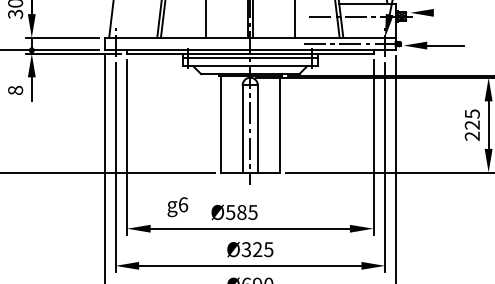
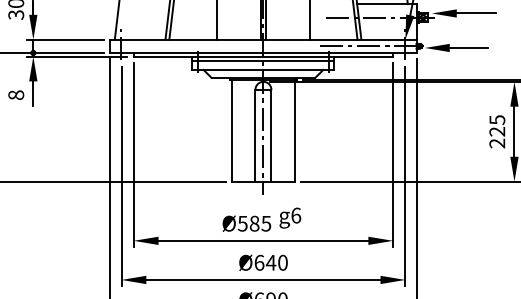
line: (451, 12) -> (475, 13), added
text: (177, 207) -> (289, 218), moved
text: (257, 249) -> (271, 262), Ø325 -> Ø640

